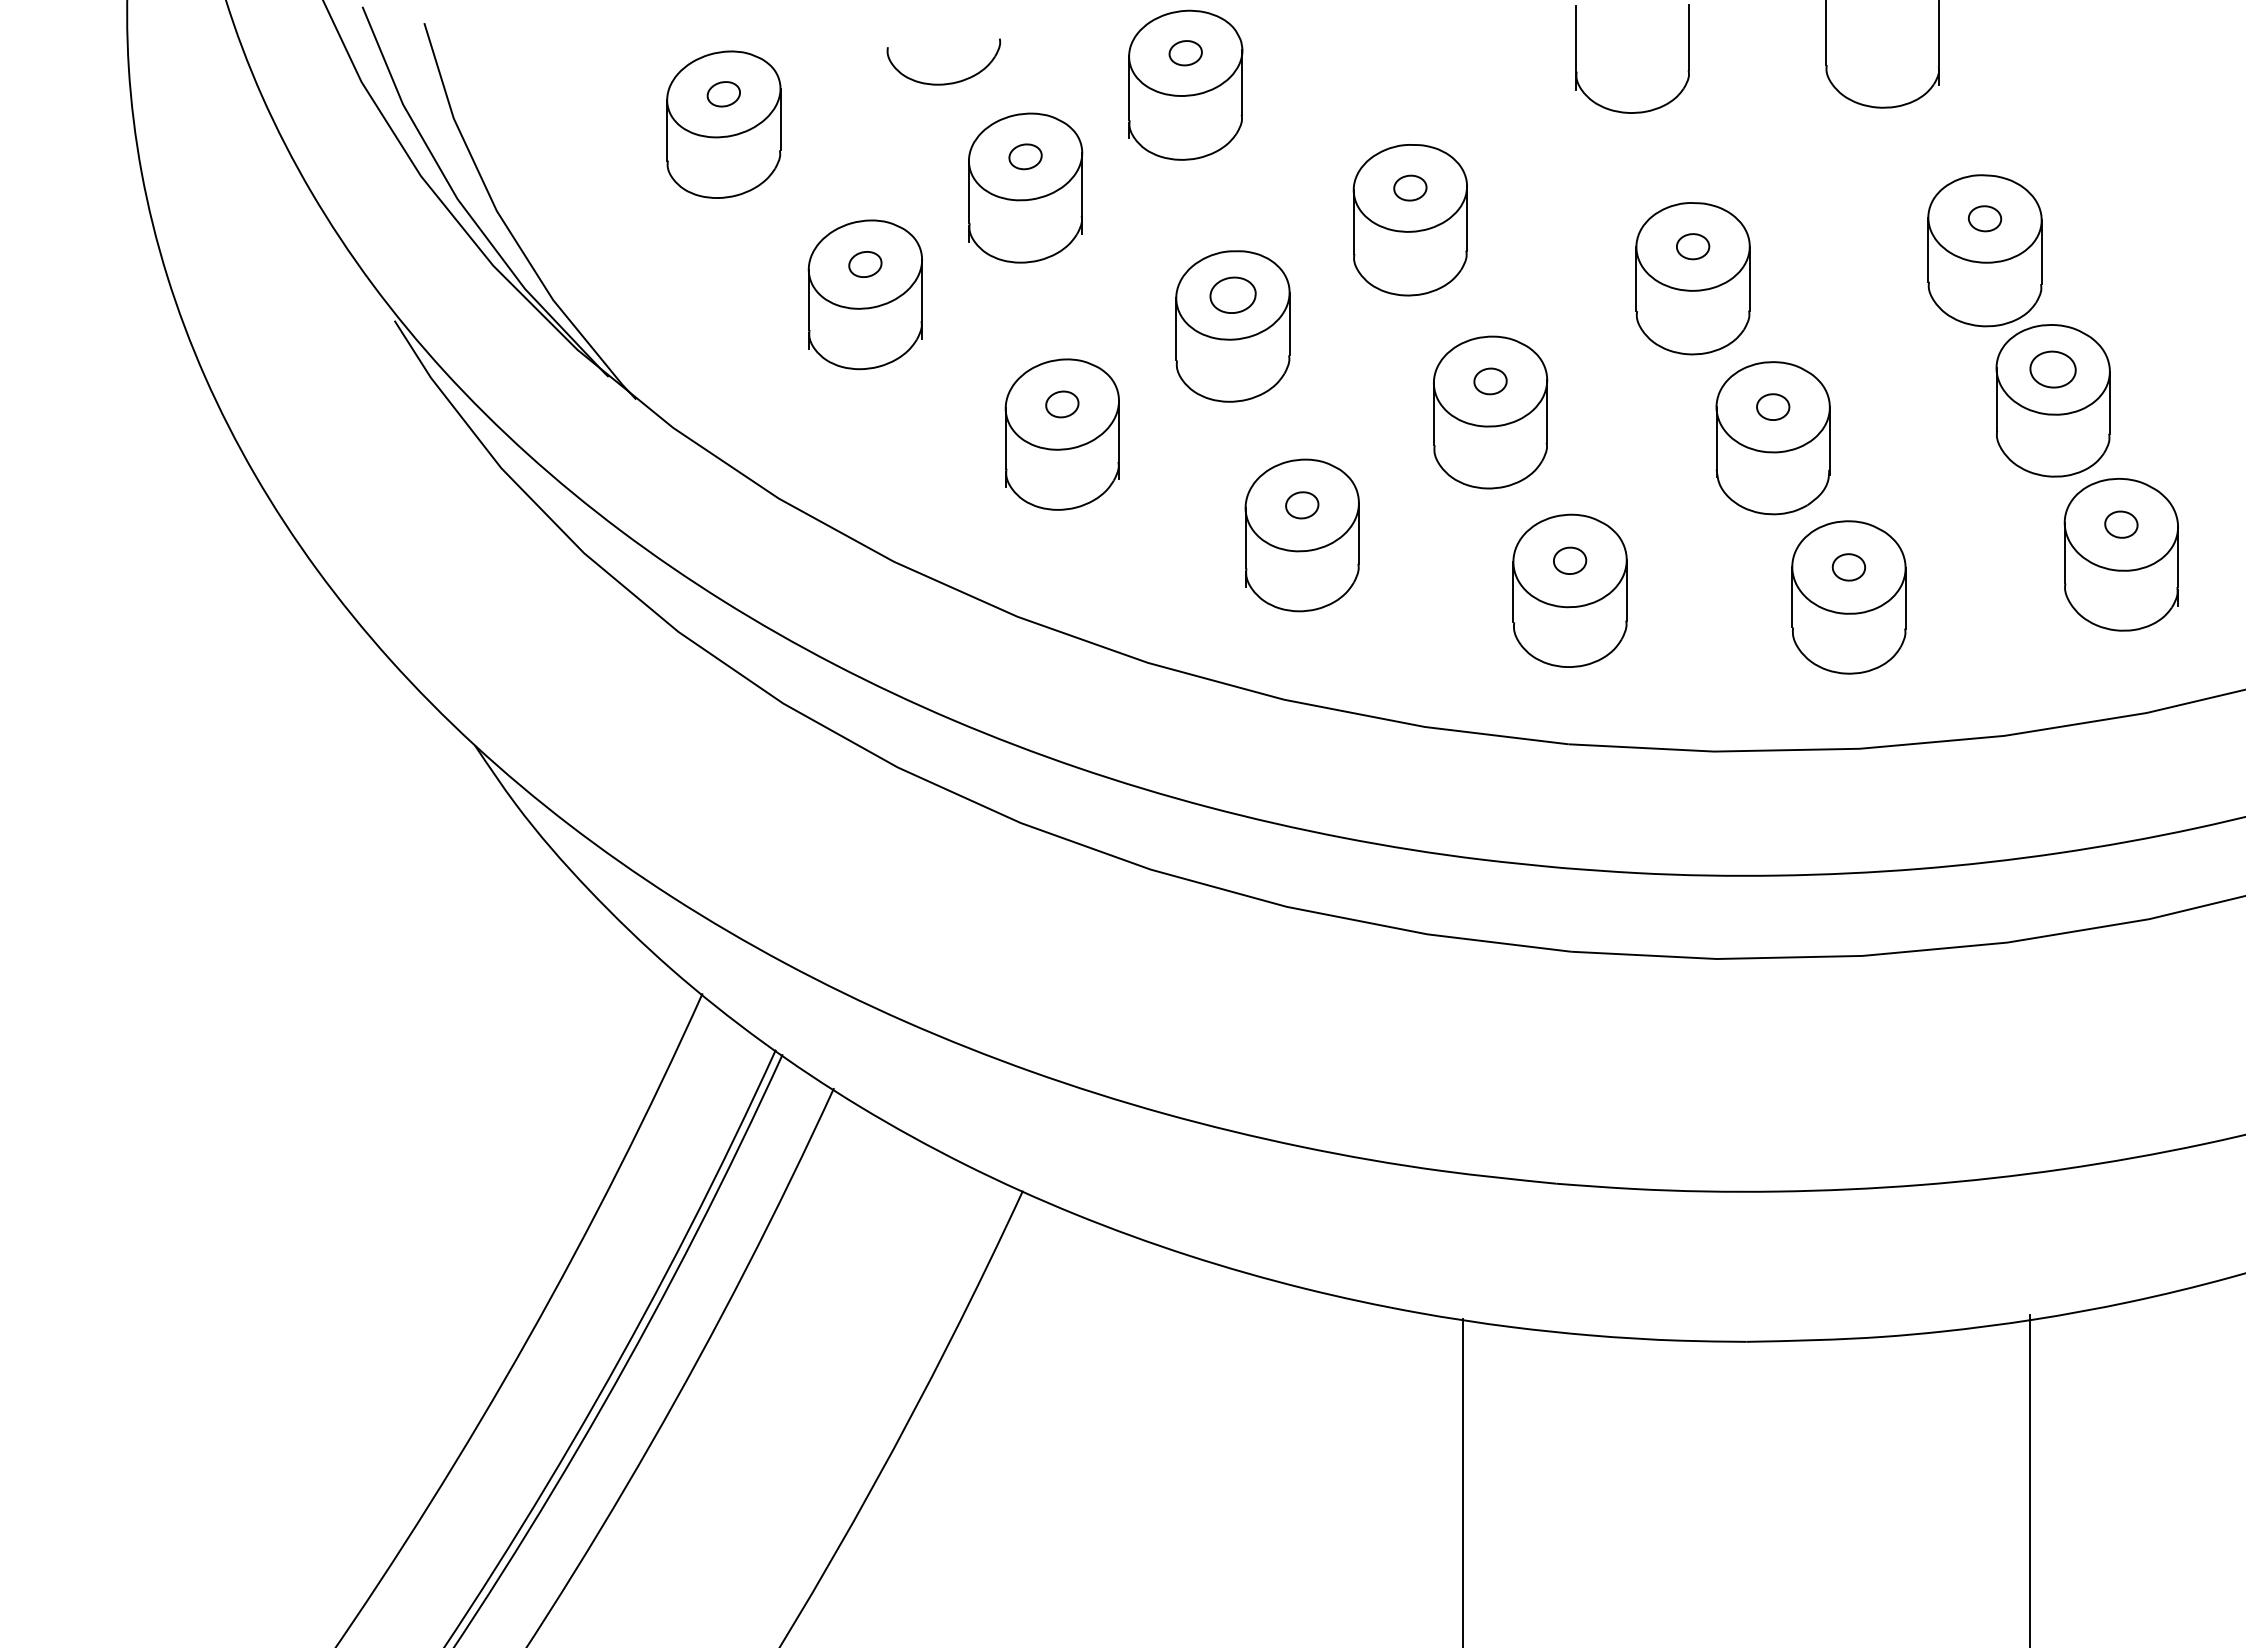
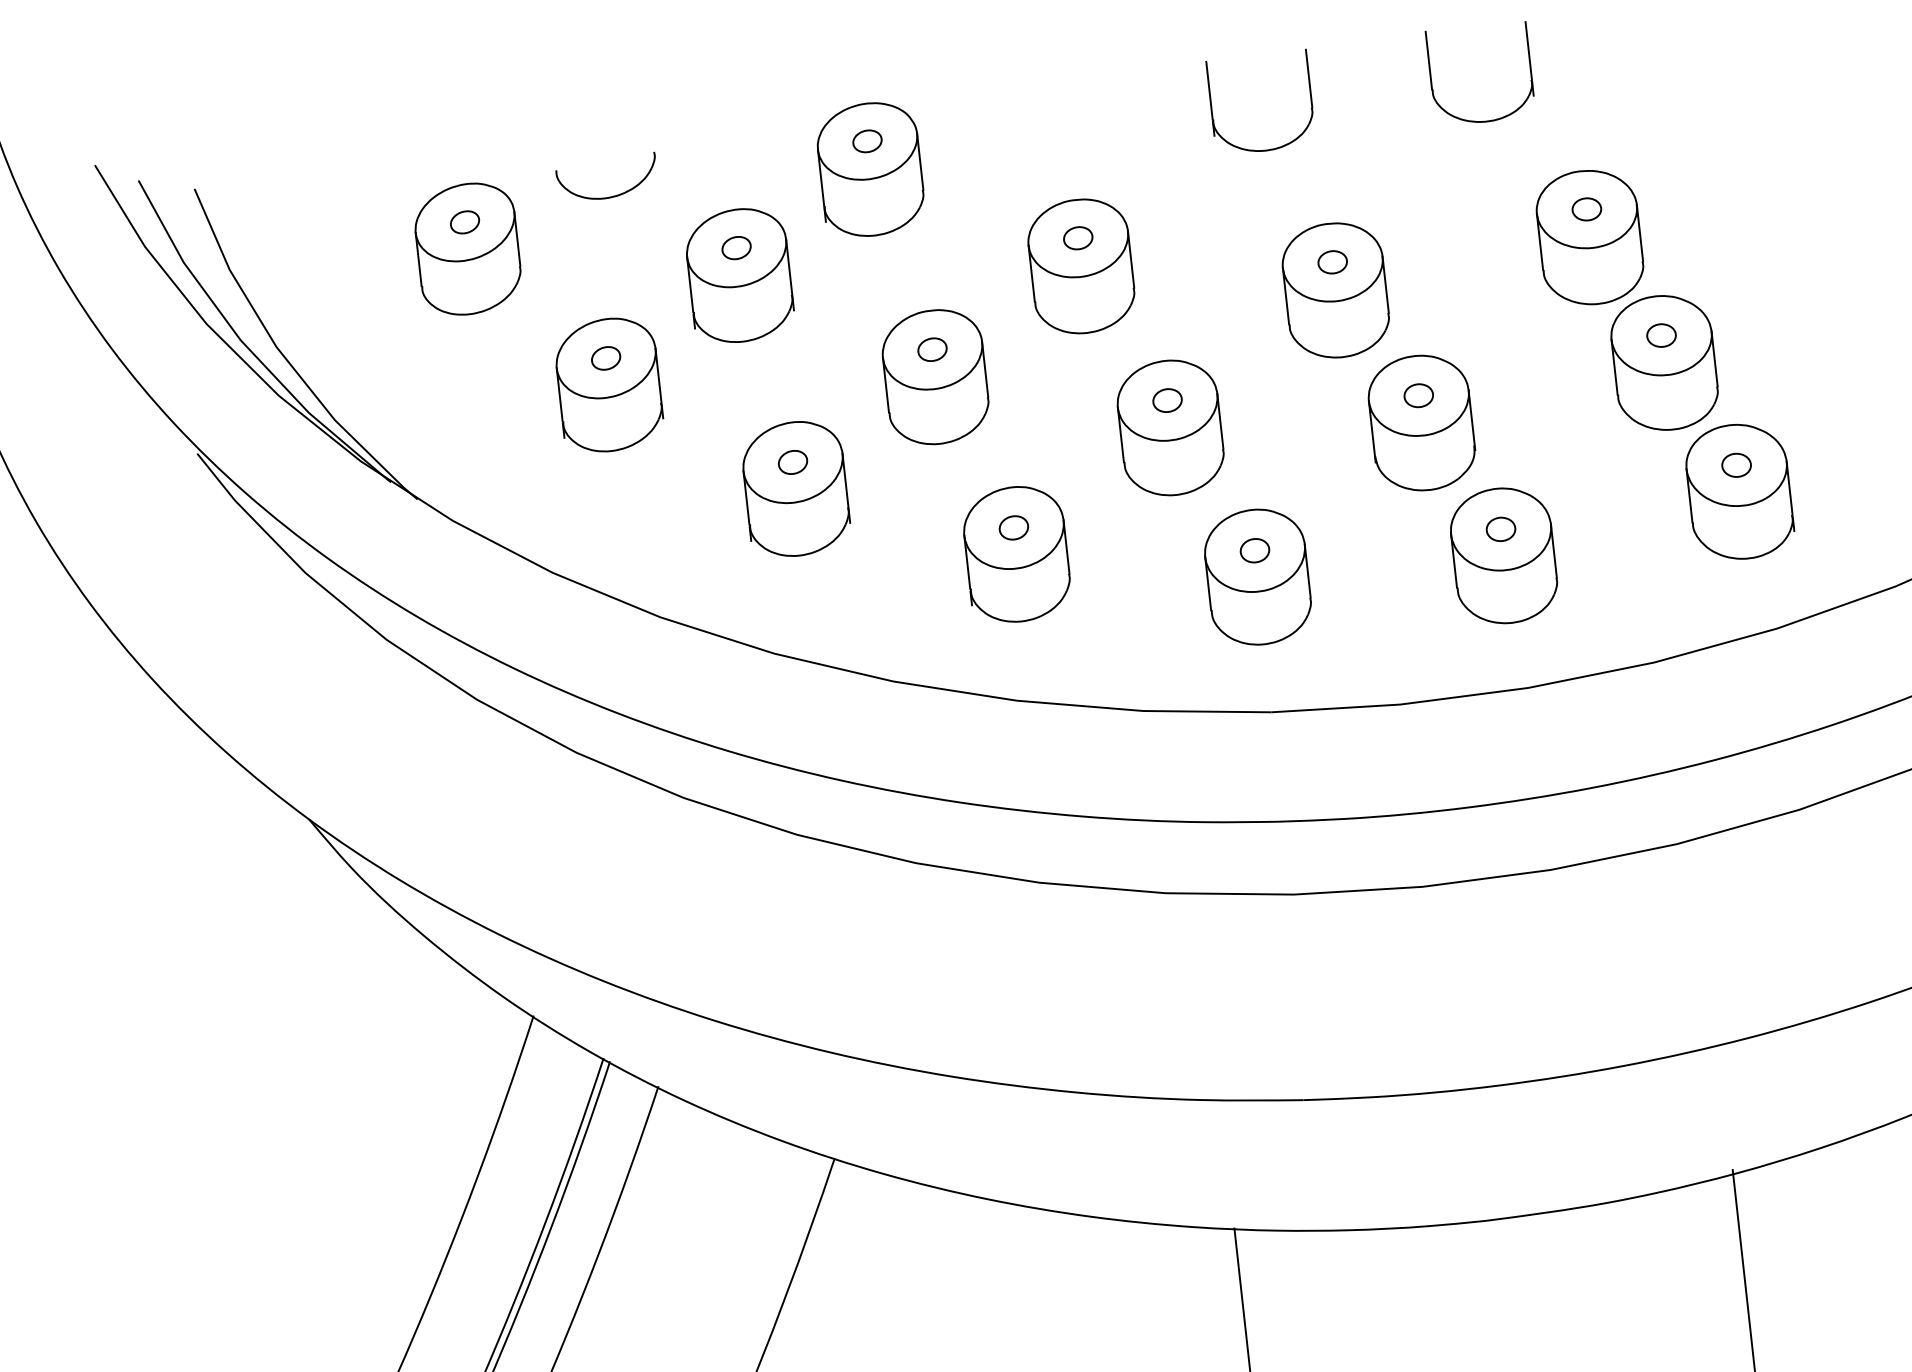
part: (949, 82) -> (614, 195), moved
part: (1232, 294) -> (932, 349), size x0.71
part: (2053, 369) -> (1661, 335), size x0.71

